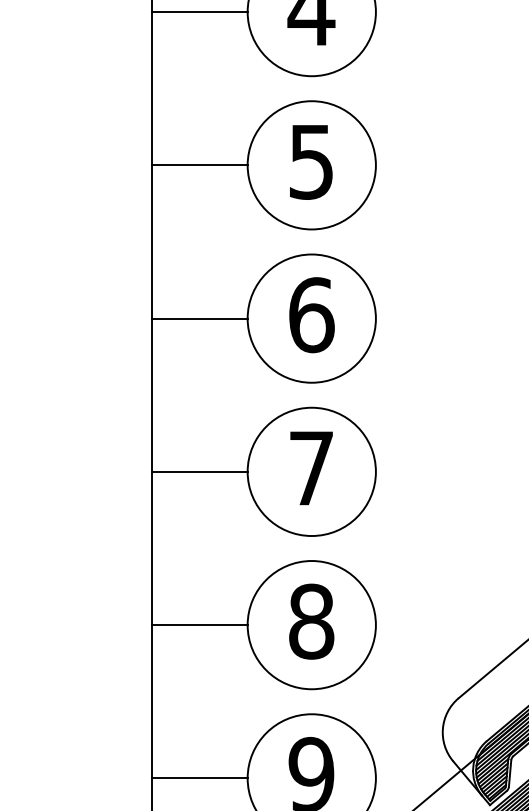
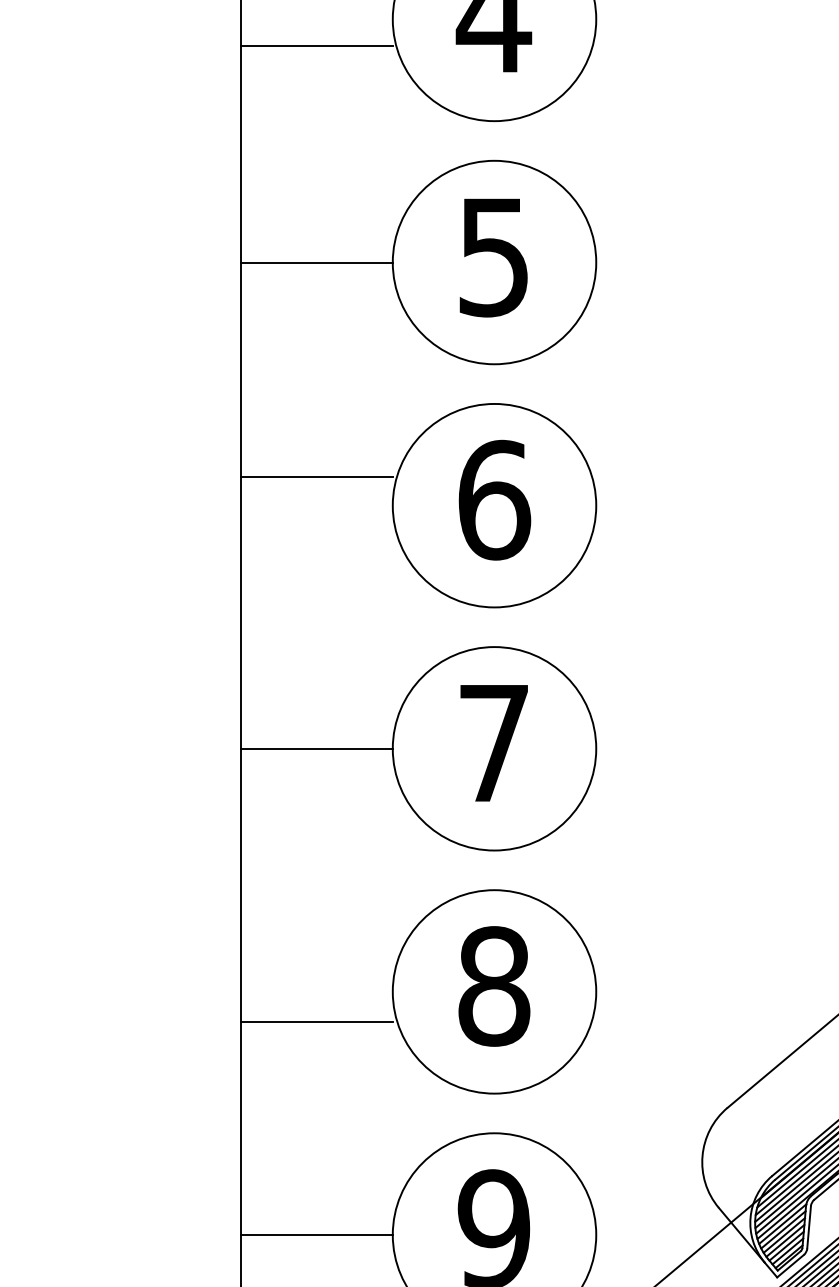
line: (199, 12) -> (316, 47), moved
line: (199, 318) -> (316, 476), moved
line: (199, 625) -> (316, 1022), moved

